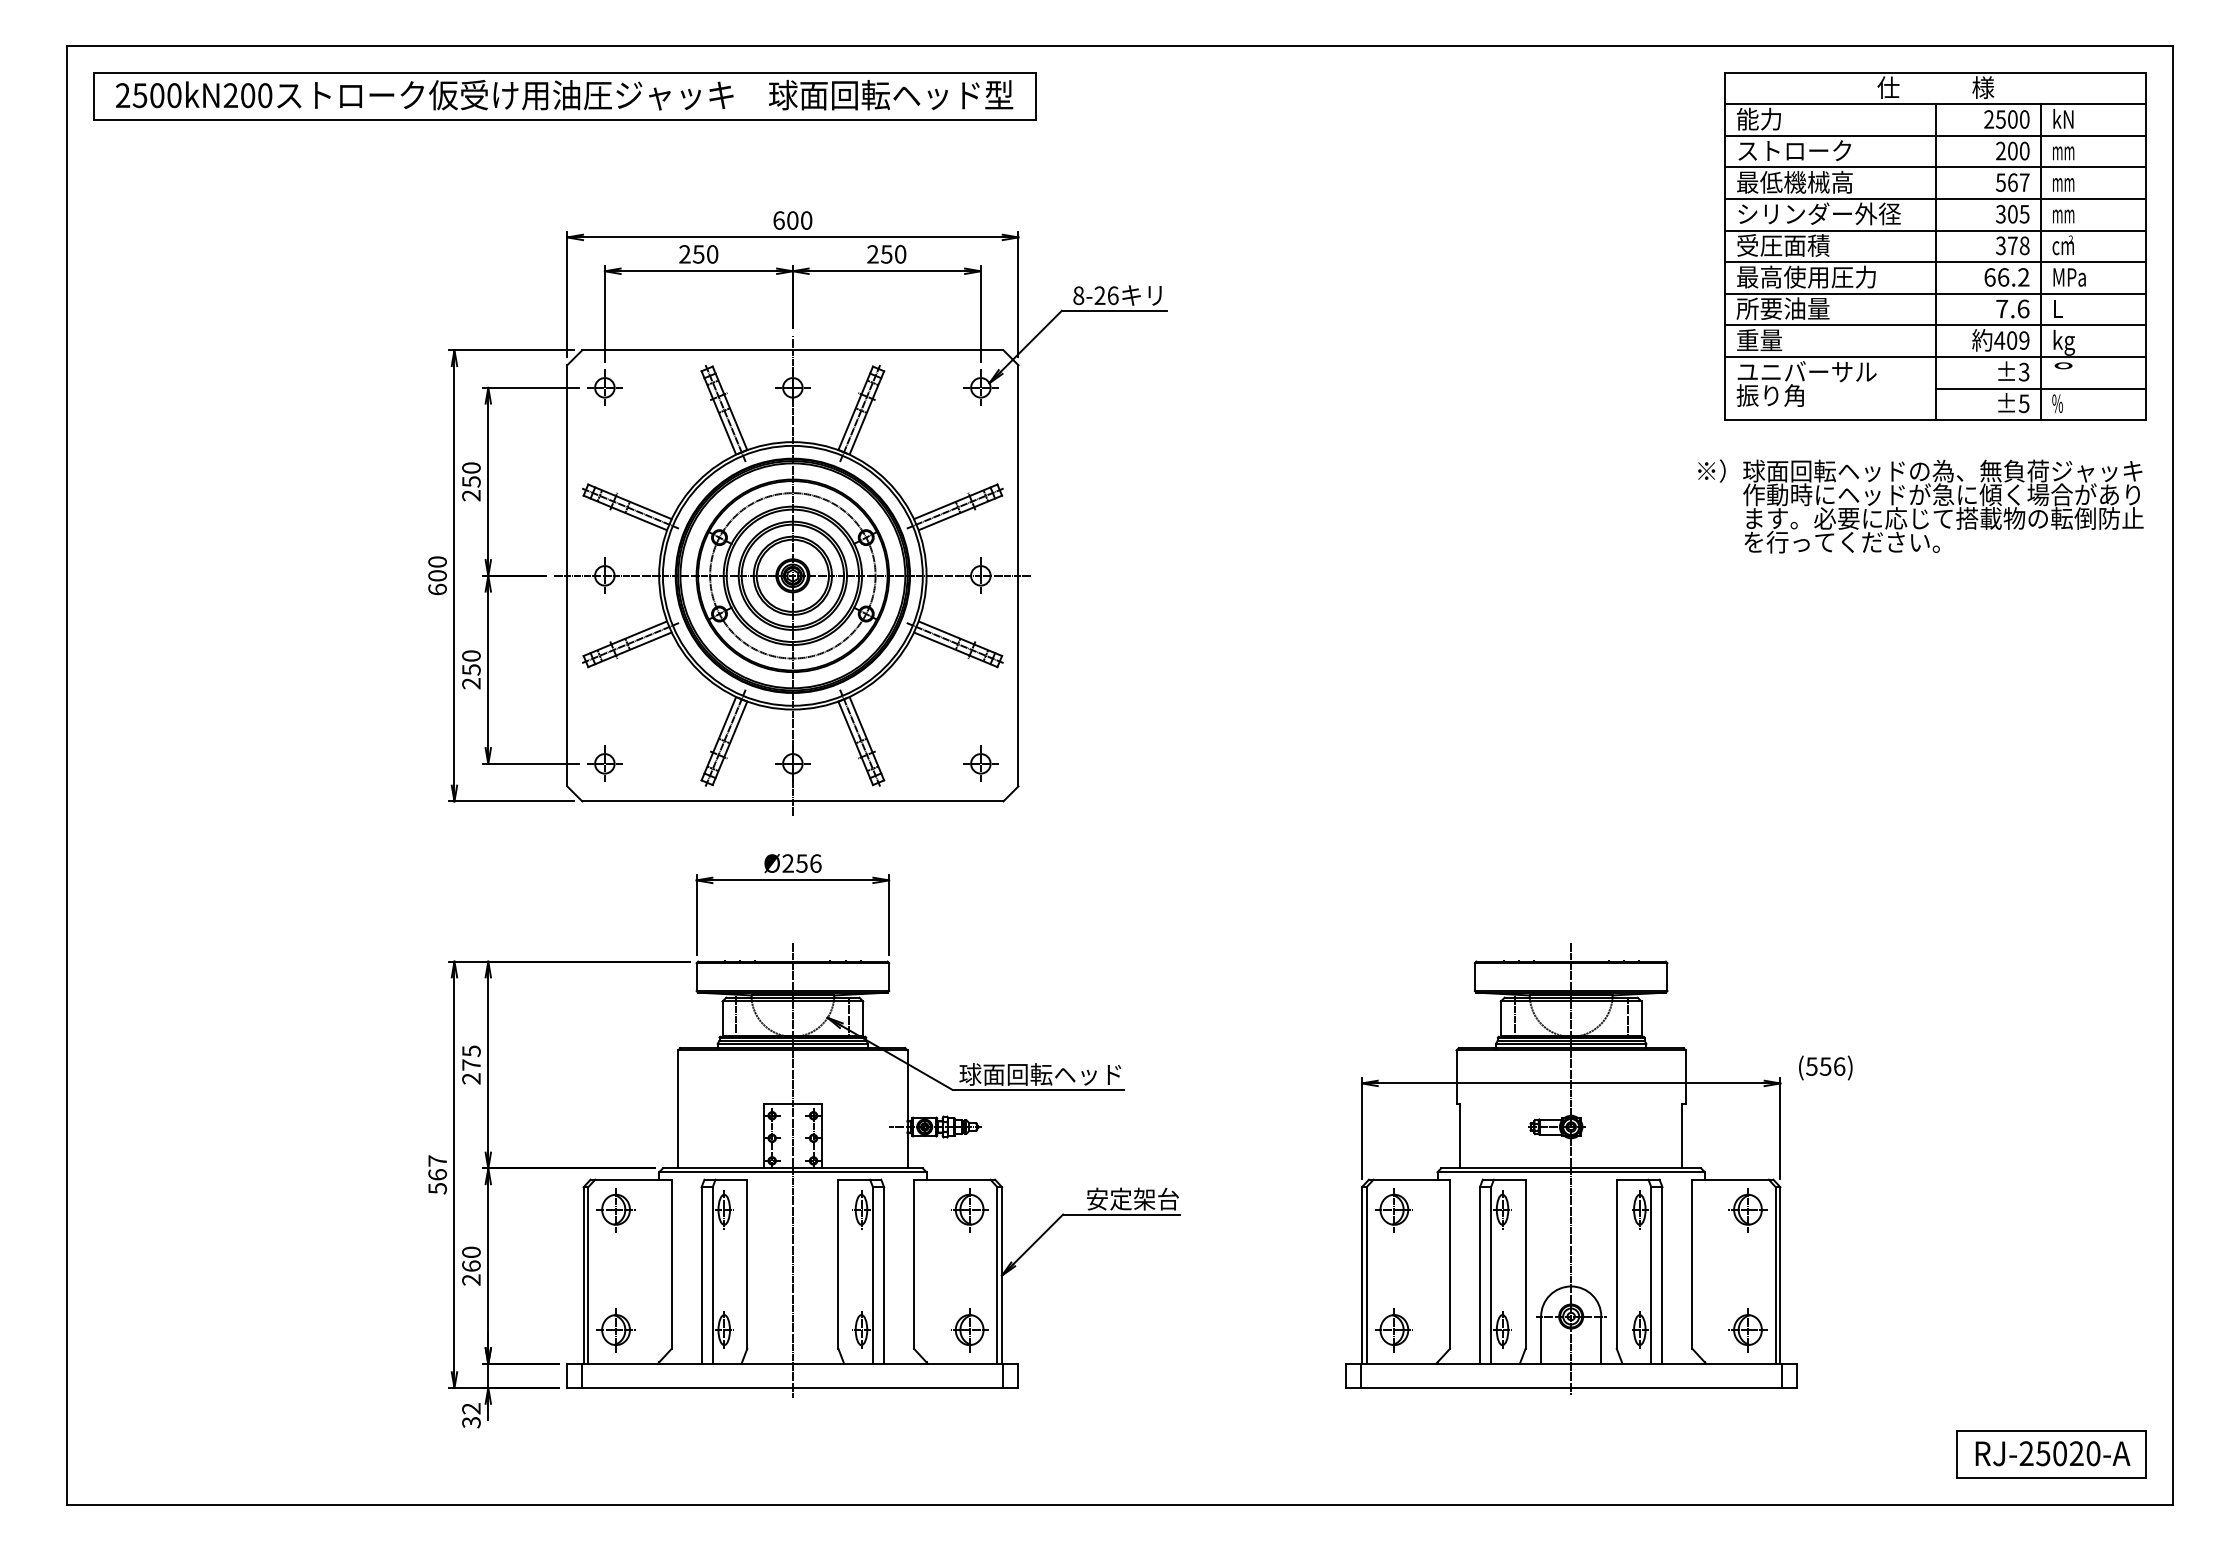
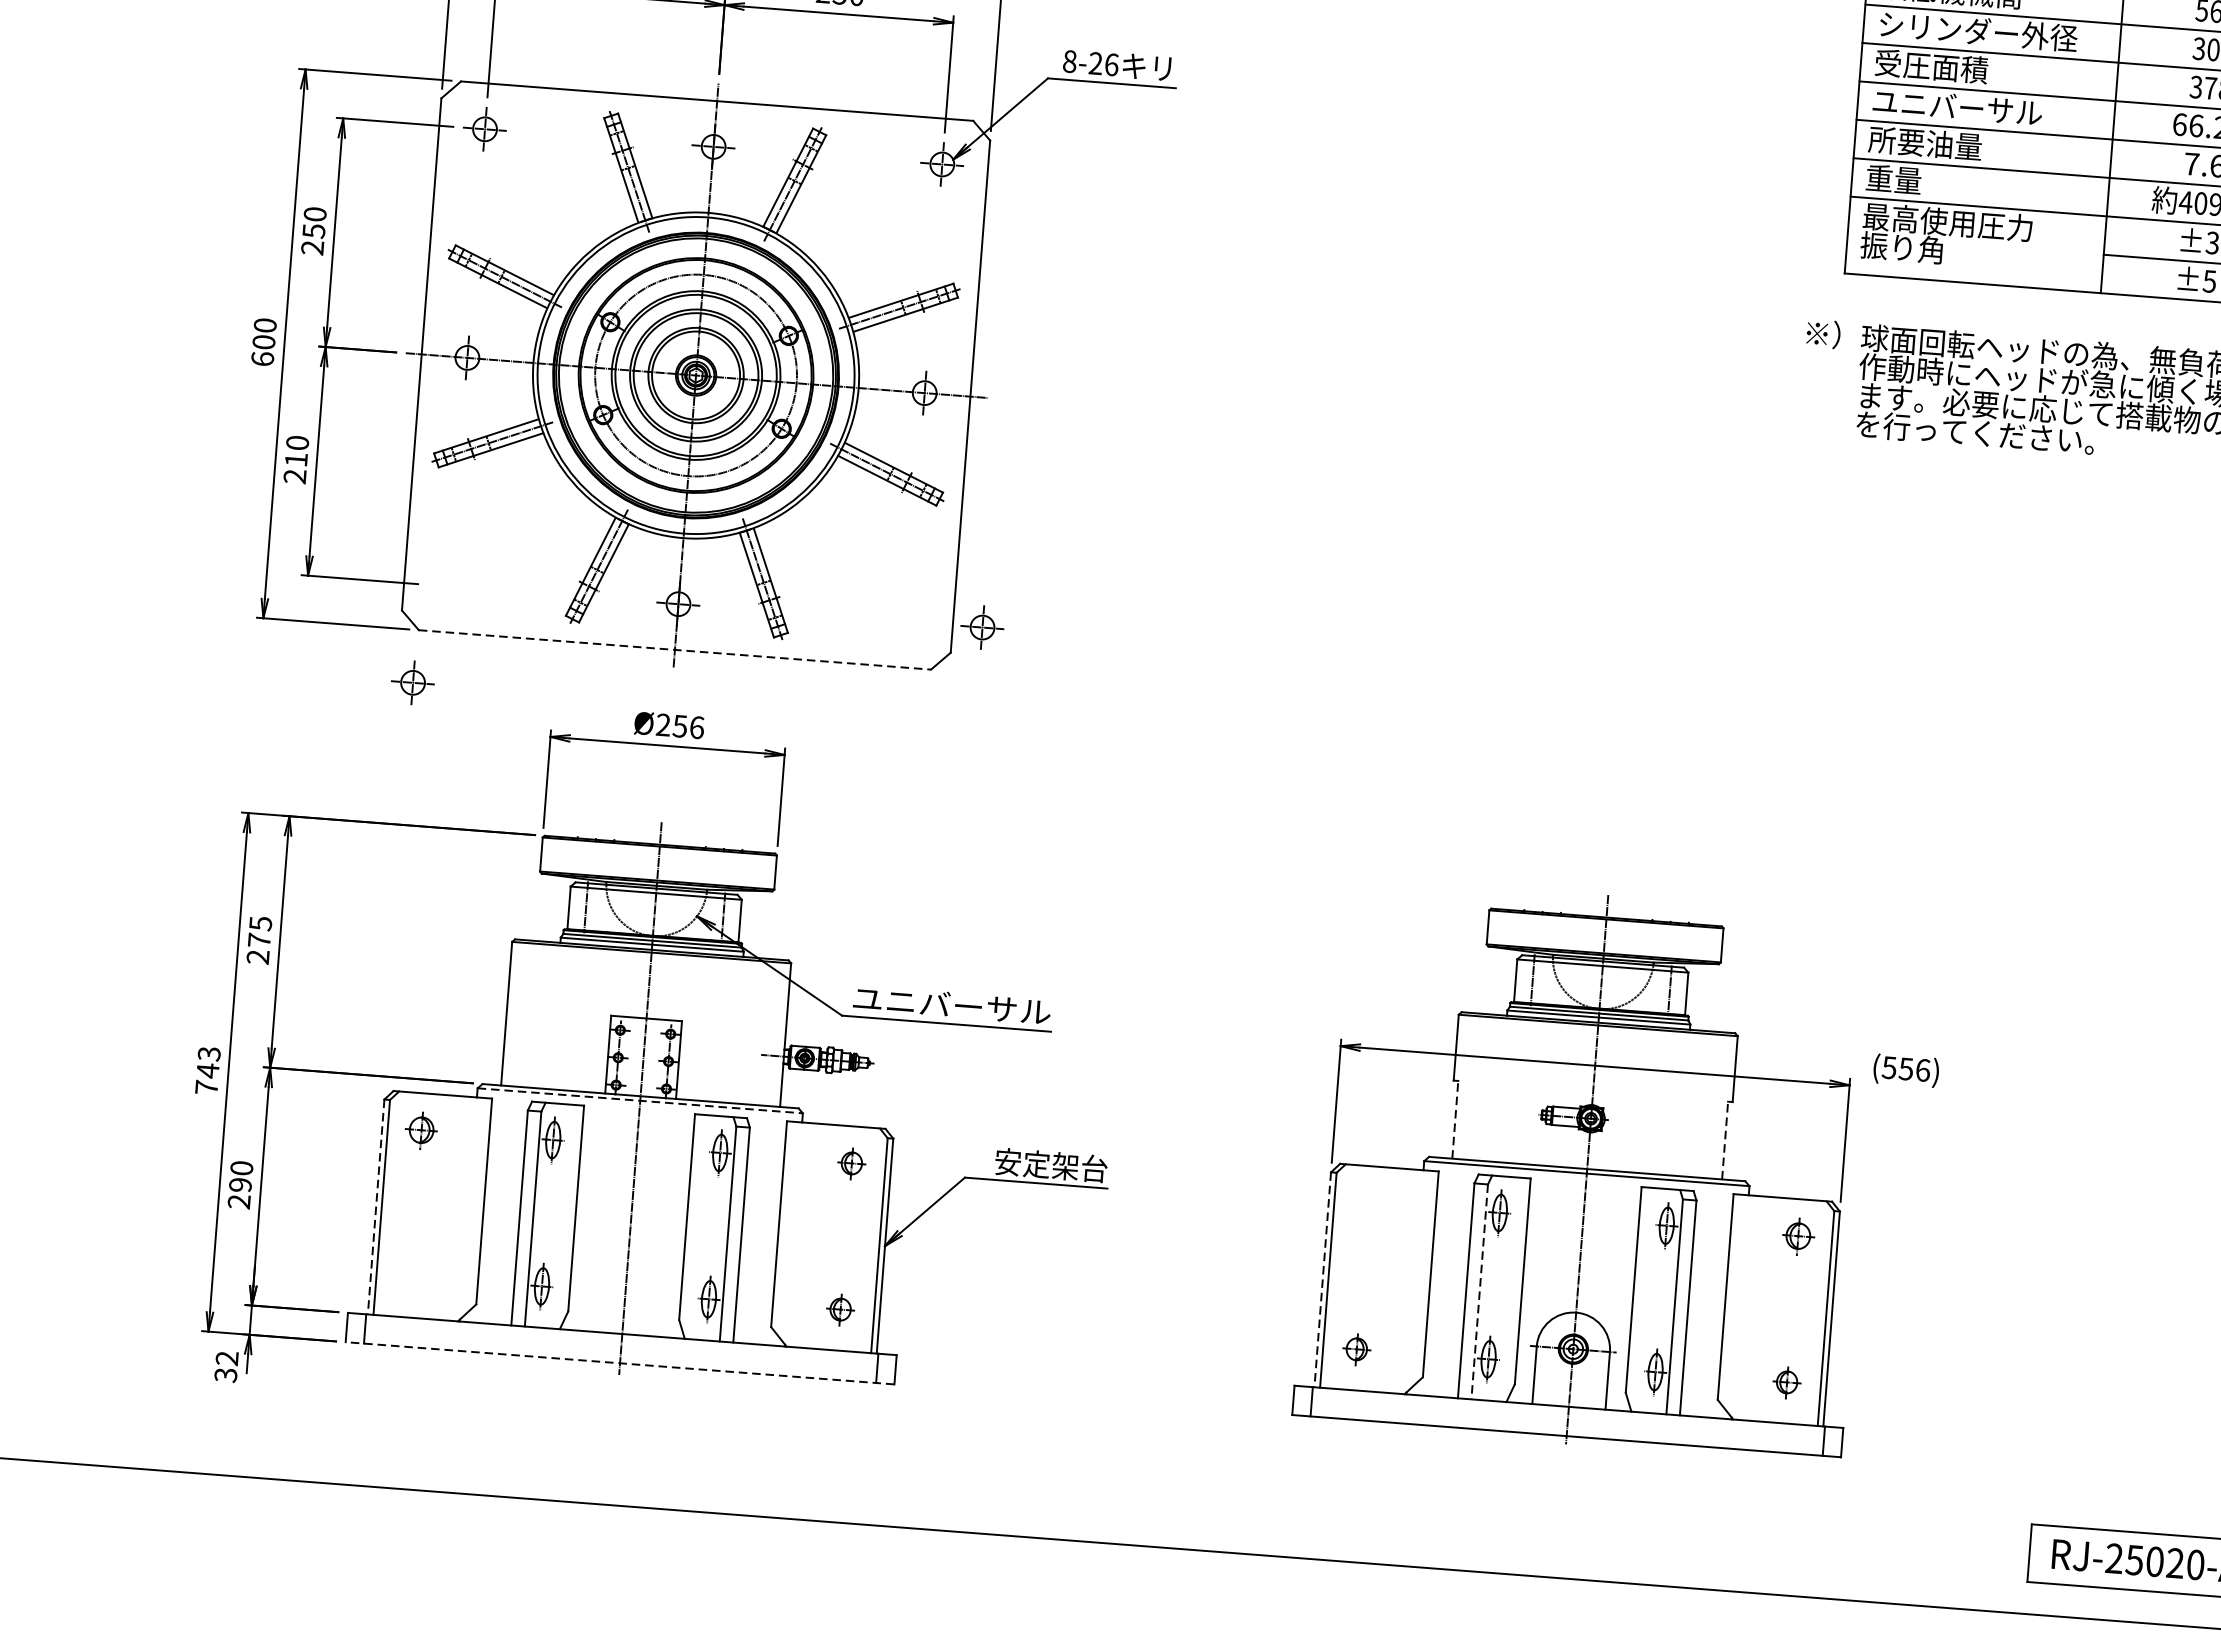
text: (1806, 276) -> (1956, 106), 最高使用圧力 -> ユニバーサル
text: (1806, 371) -> (1947, 221), ユニバーサル -> 最高使用圧力
text: (471, 669) -> (296, 459), 250 -> 210
part: (604, 763) -> (412, 682), moved
part: (980, 763) -> (982, 627), moved
line: (792, 801) -> (674, 649), solid -> dashed
text: (1040, 1074) -> (950, 1005), 球面回転ヘッド -> ユニバーサル
line: (1460, 1136) -> (1455, 1119), solid -> dashed
line: (1682, 1136) -> (1725, 1140), solid -> dashed
line: (792, 1172) -> (639, 1101), solid -> dashed
text: (437, 1174) -> (207, 1070), 567 -> 743
part: (615, 1210) -> (420, 1130), size x0.7
part: (969, 1210) -> (851, 1163), size x0.6
part: (1393, 1210) -> (1367, 1203), removed
part: (1747, 1210) -> (1797, 1236), size x0.7
text: (471, 1265) -> (240, 1184), 260 -> 290
line: (583, 1276) -> (375, 1208), solid -> dashed
line: (1361, 1276) -> (1322, 1280), solid -> dashed
line: (1491, 1276) -> (1480, 1293), solid -> dashed
part: (615, 1330) -> (409, 1276), removed
part: (969, 1330) -> (840, 1309), size x0.6
part: (1393, 1330) -> (1355, 1349), size x0.6
part: (1747, 1330) -> (1786, 1382), size x0.6
line: (792, 1388) -> (619, 1363), solid -> dashed

